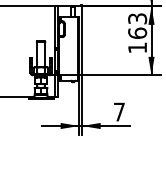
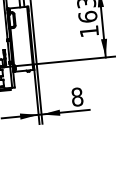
text: (119, 111) -> (77, 96), 7 -> 8

